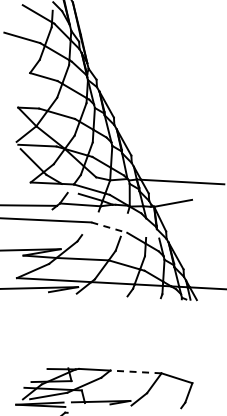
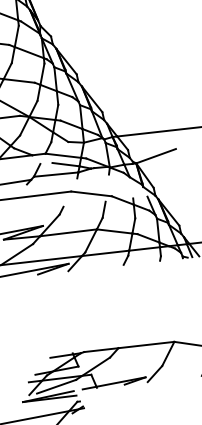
line: (109, 227) -> (91, 193), dashed -> solid
line: (135, 371) -> (145, 344), dashed -> solid

